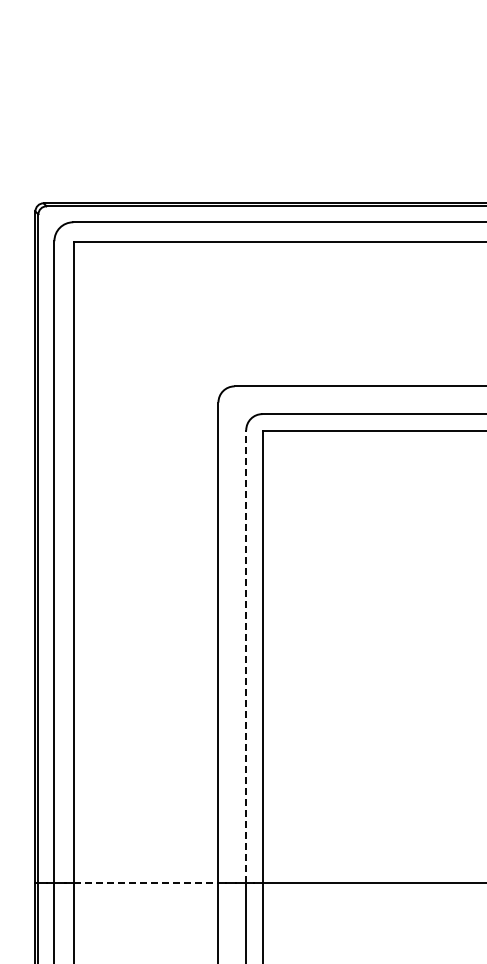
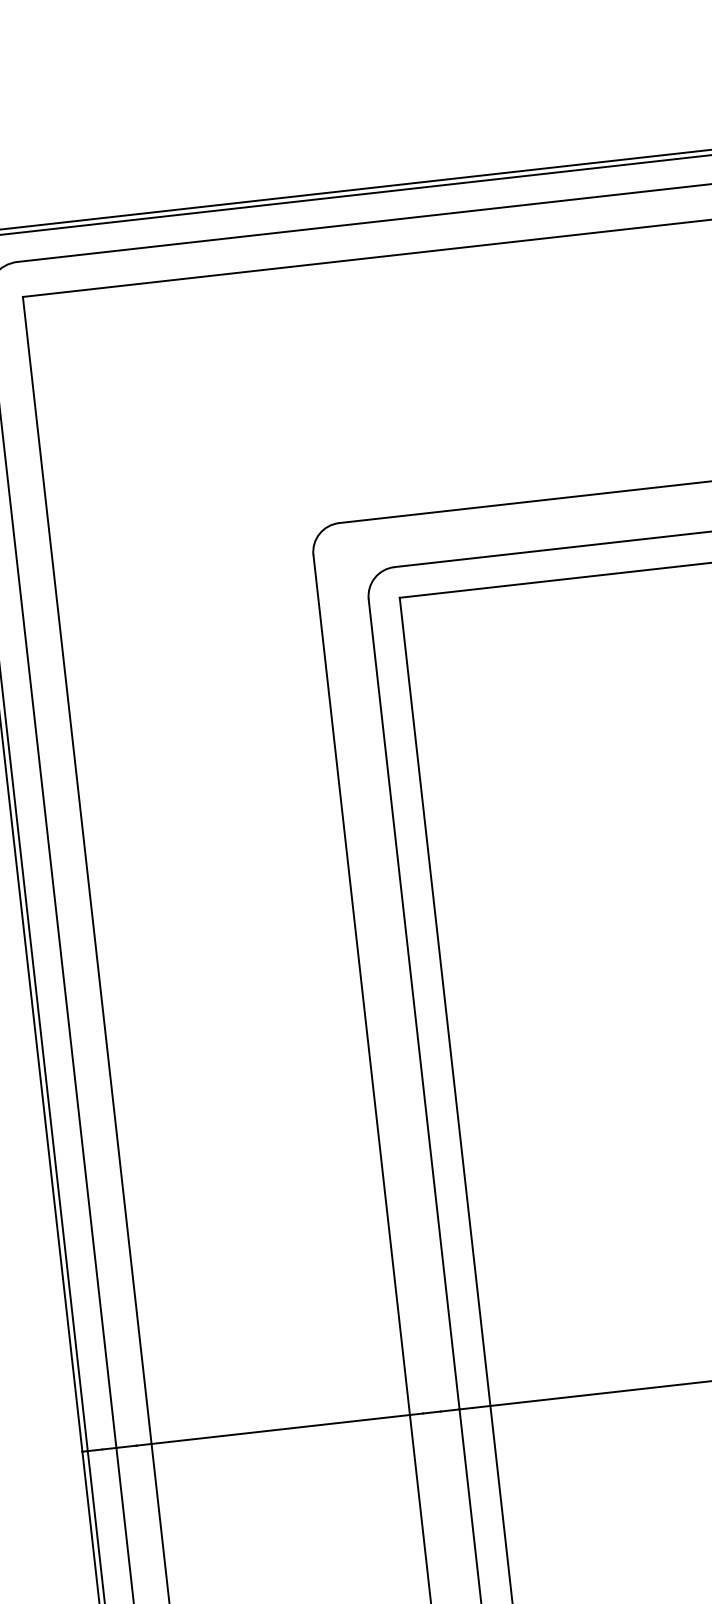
line: (246, 656) -> (414, 1004), dashed -> solid
line: (146, 883) -> (281, 1430), dashed -> solid

